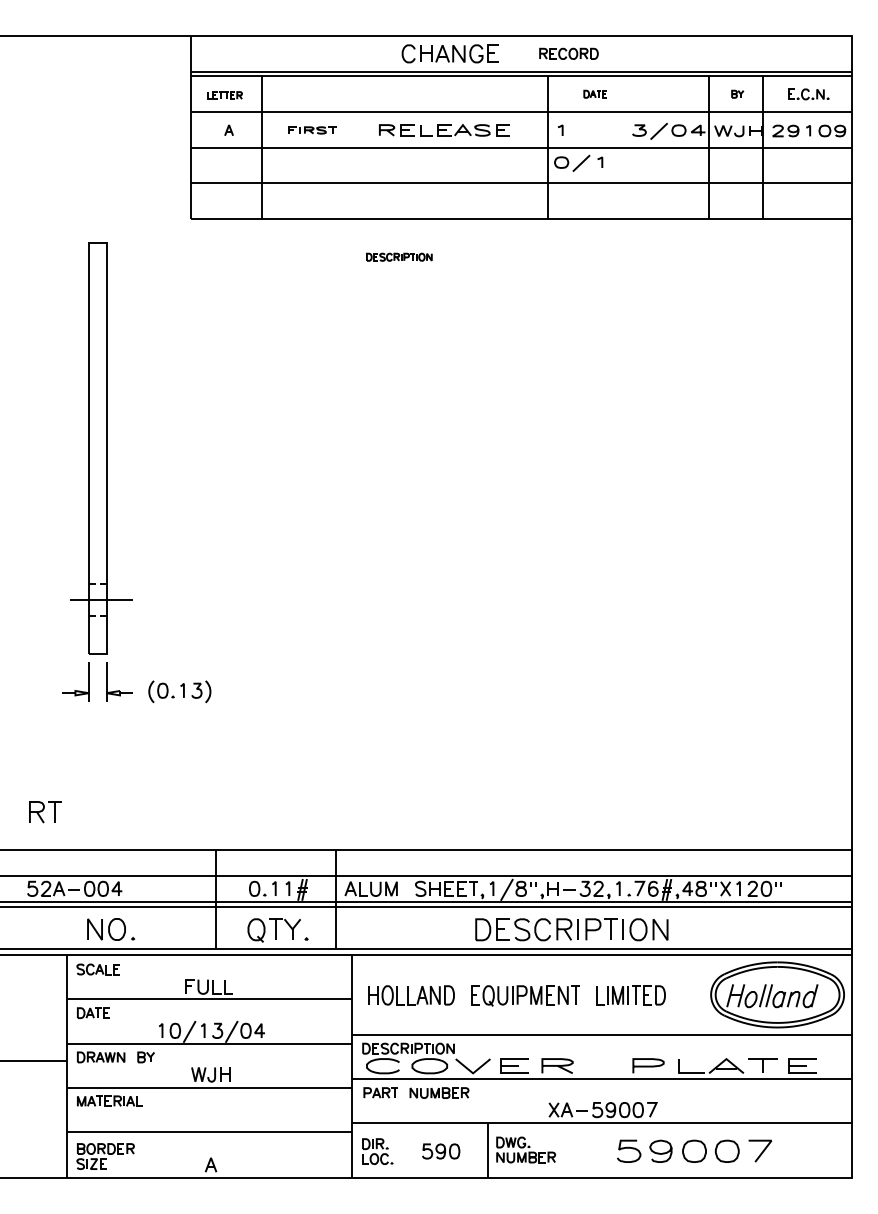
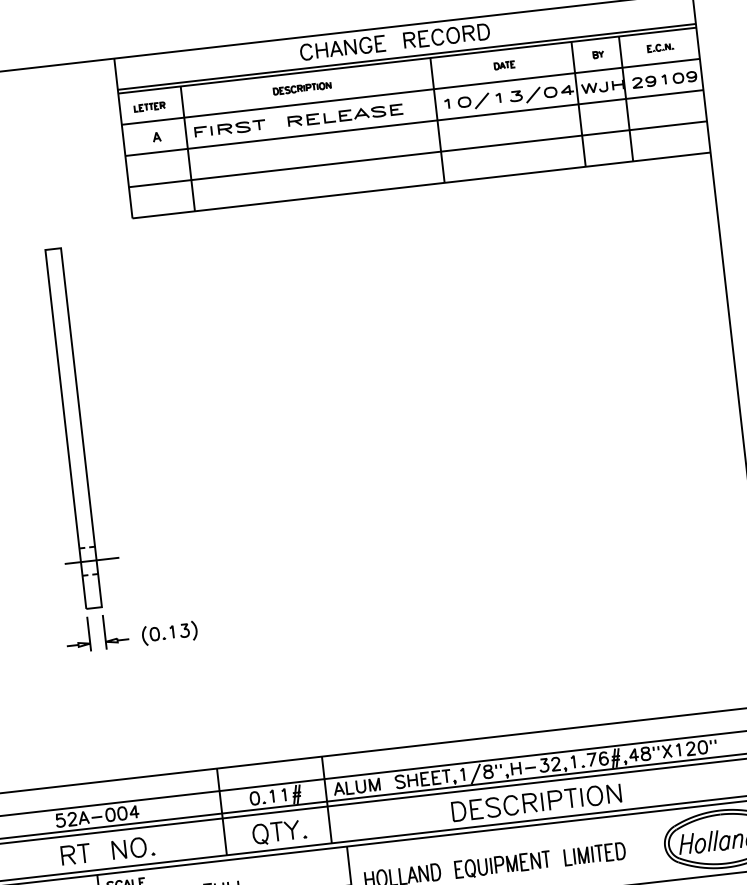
part: (568, 53) -> (446, 35), size x1.67
part: (594, 93) -> (503, 64), moved
part: (808, 93) -> (660, 47), size x0.71
part: (312, 130) -> (229, 128), size x1.67
part: (578, 162) -> (479, 100), moved
part: (399, 256) -> (302, 87), moved
part: (45, 812) -> (75, 854), moved

